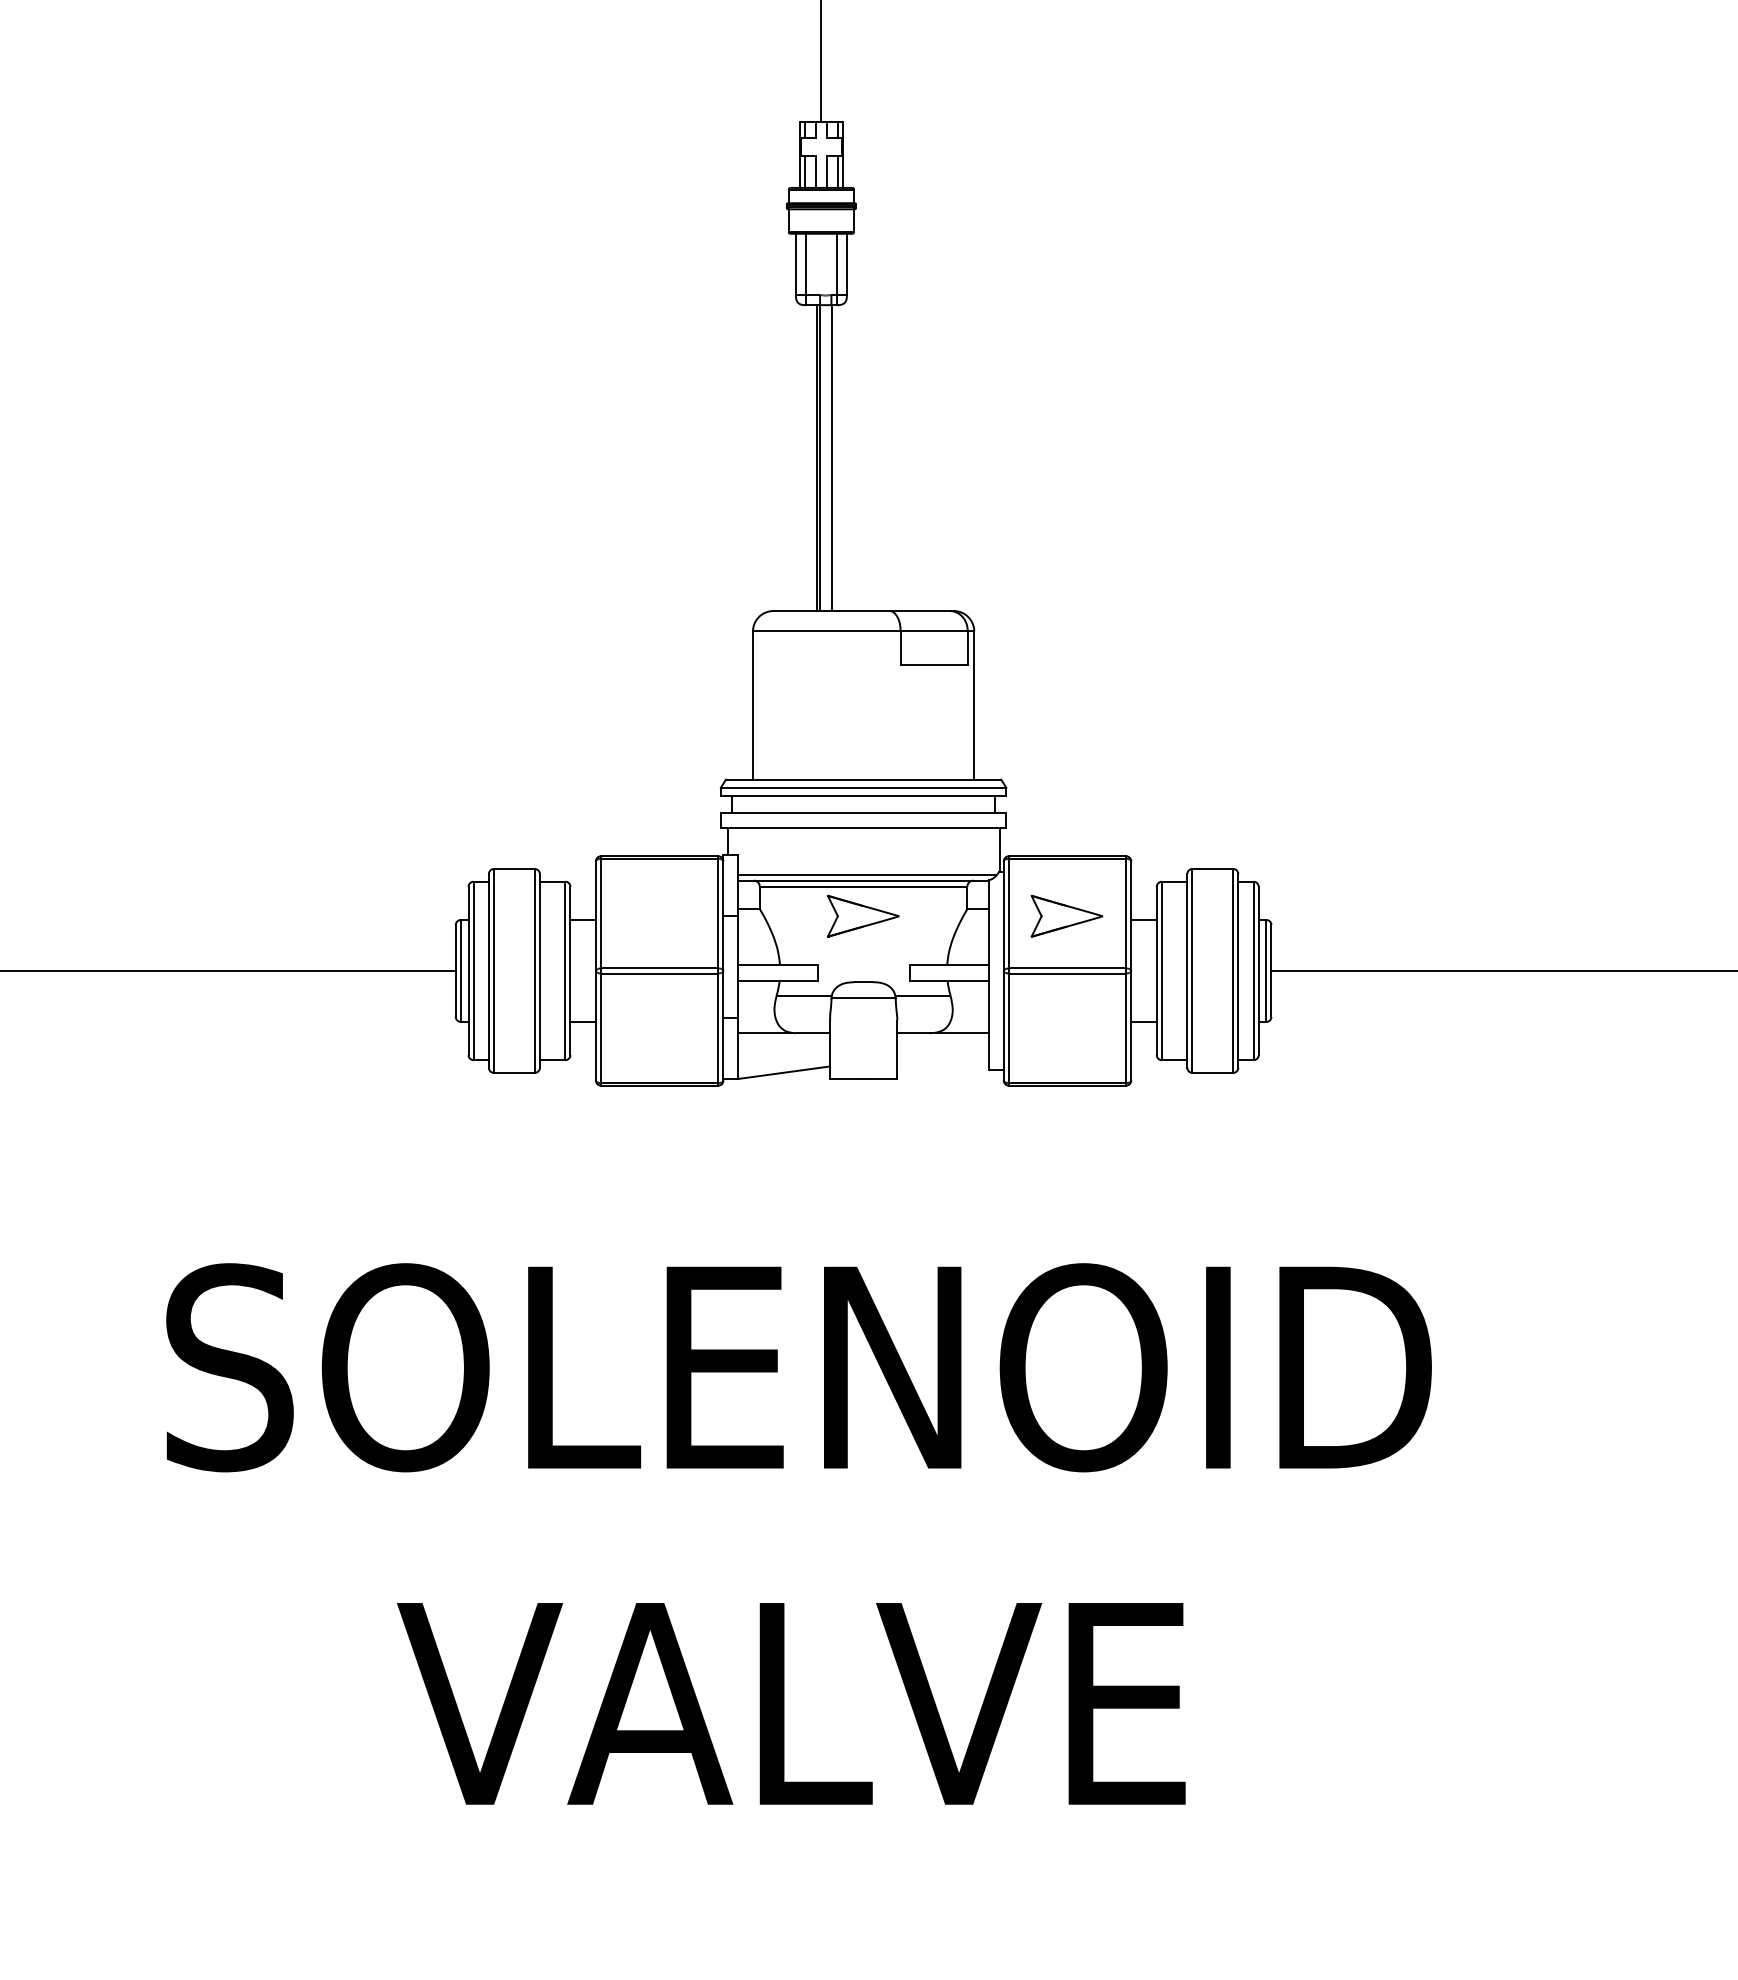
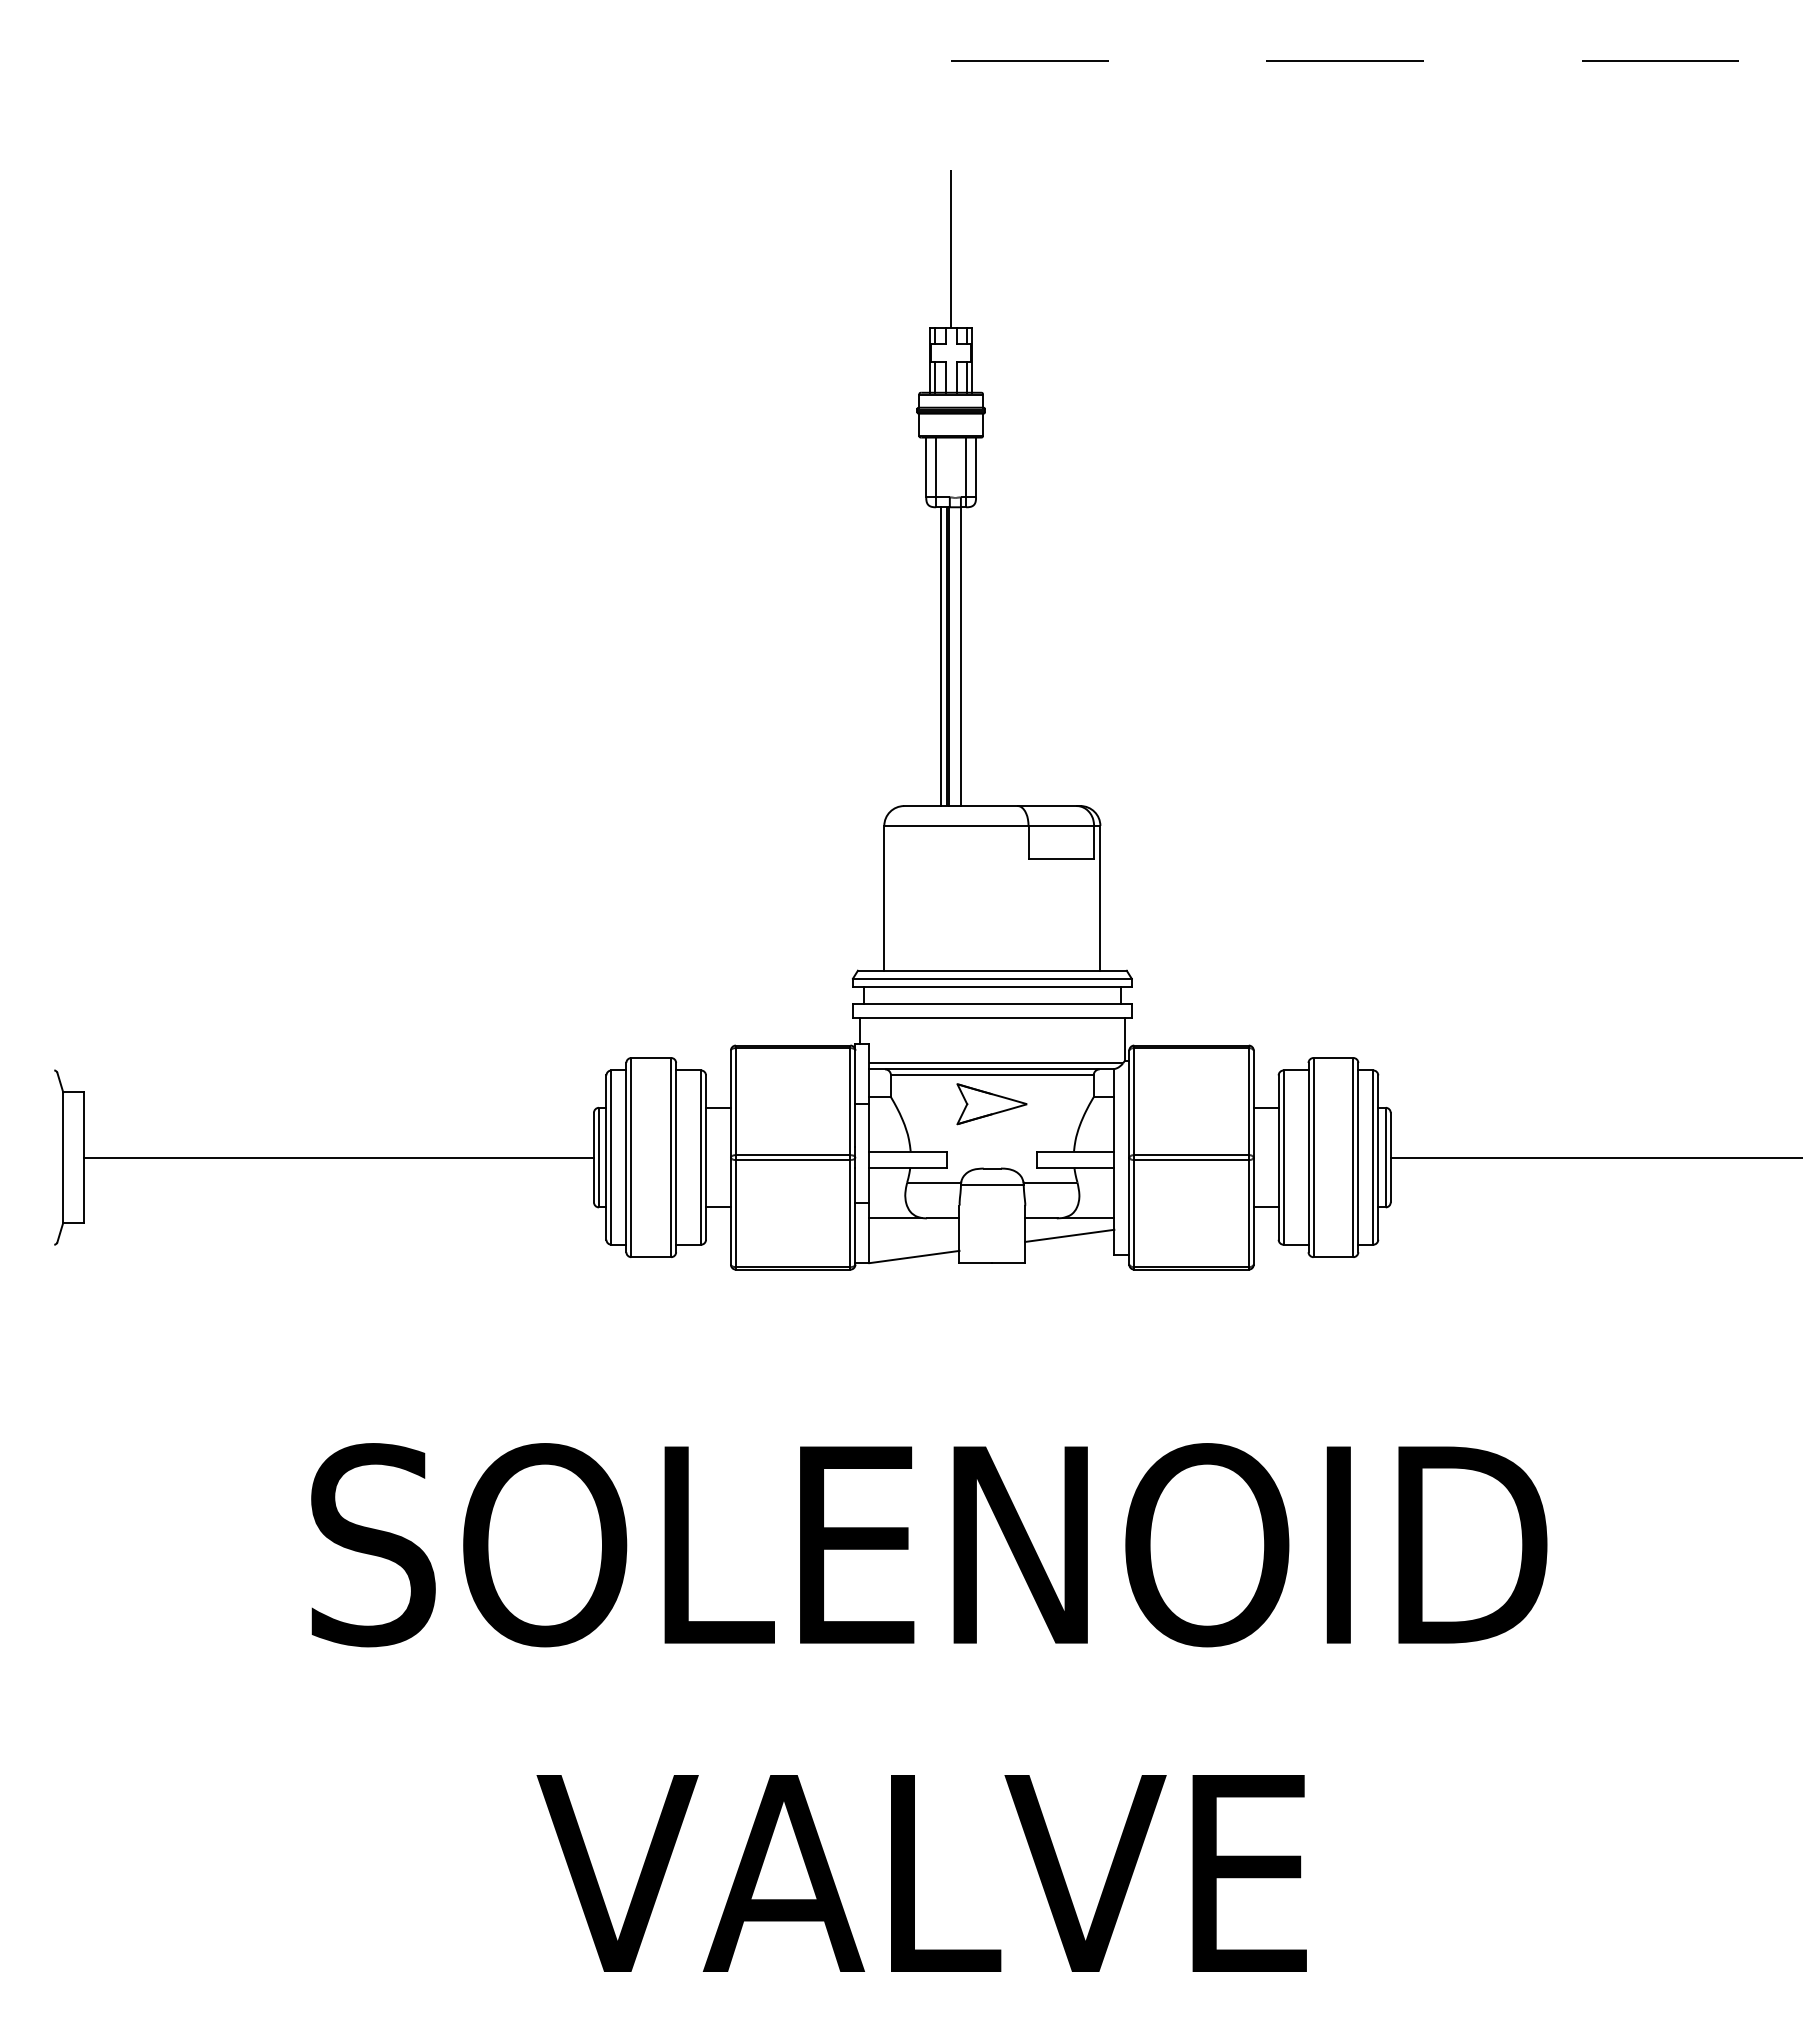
line: (810, 457) -> (940, 656), added
part: (1066, 916) -> (1190, 1104), removed
line: (942, 1050) -> (1069, 1235), added

